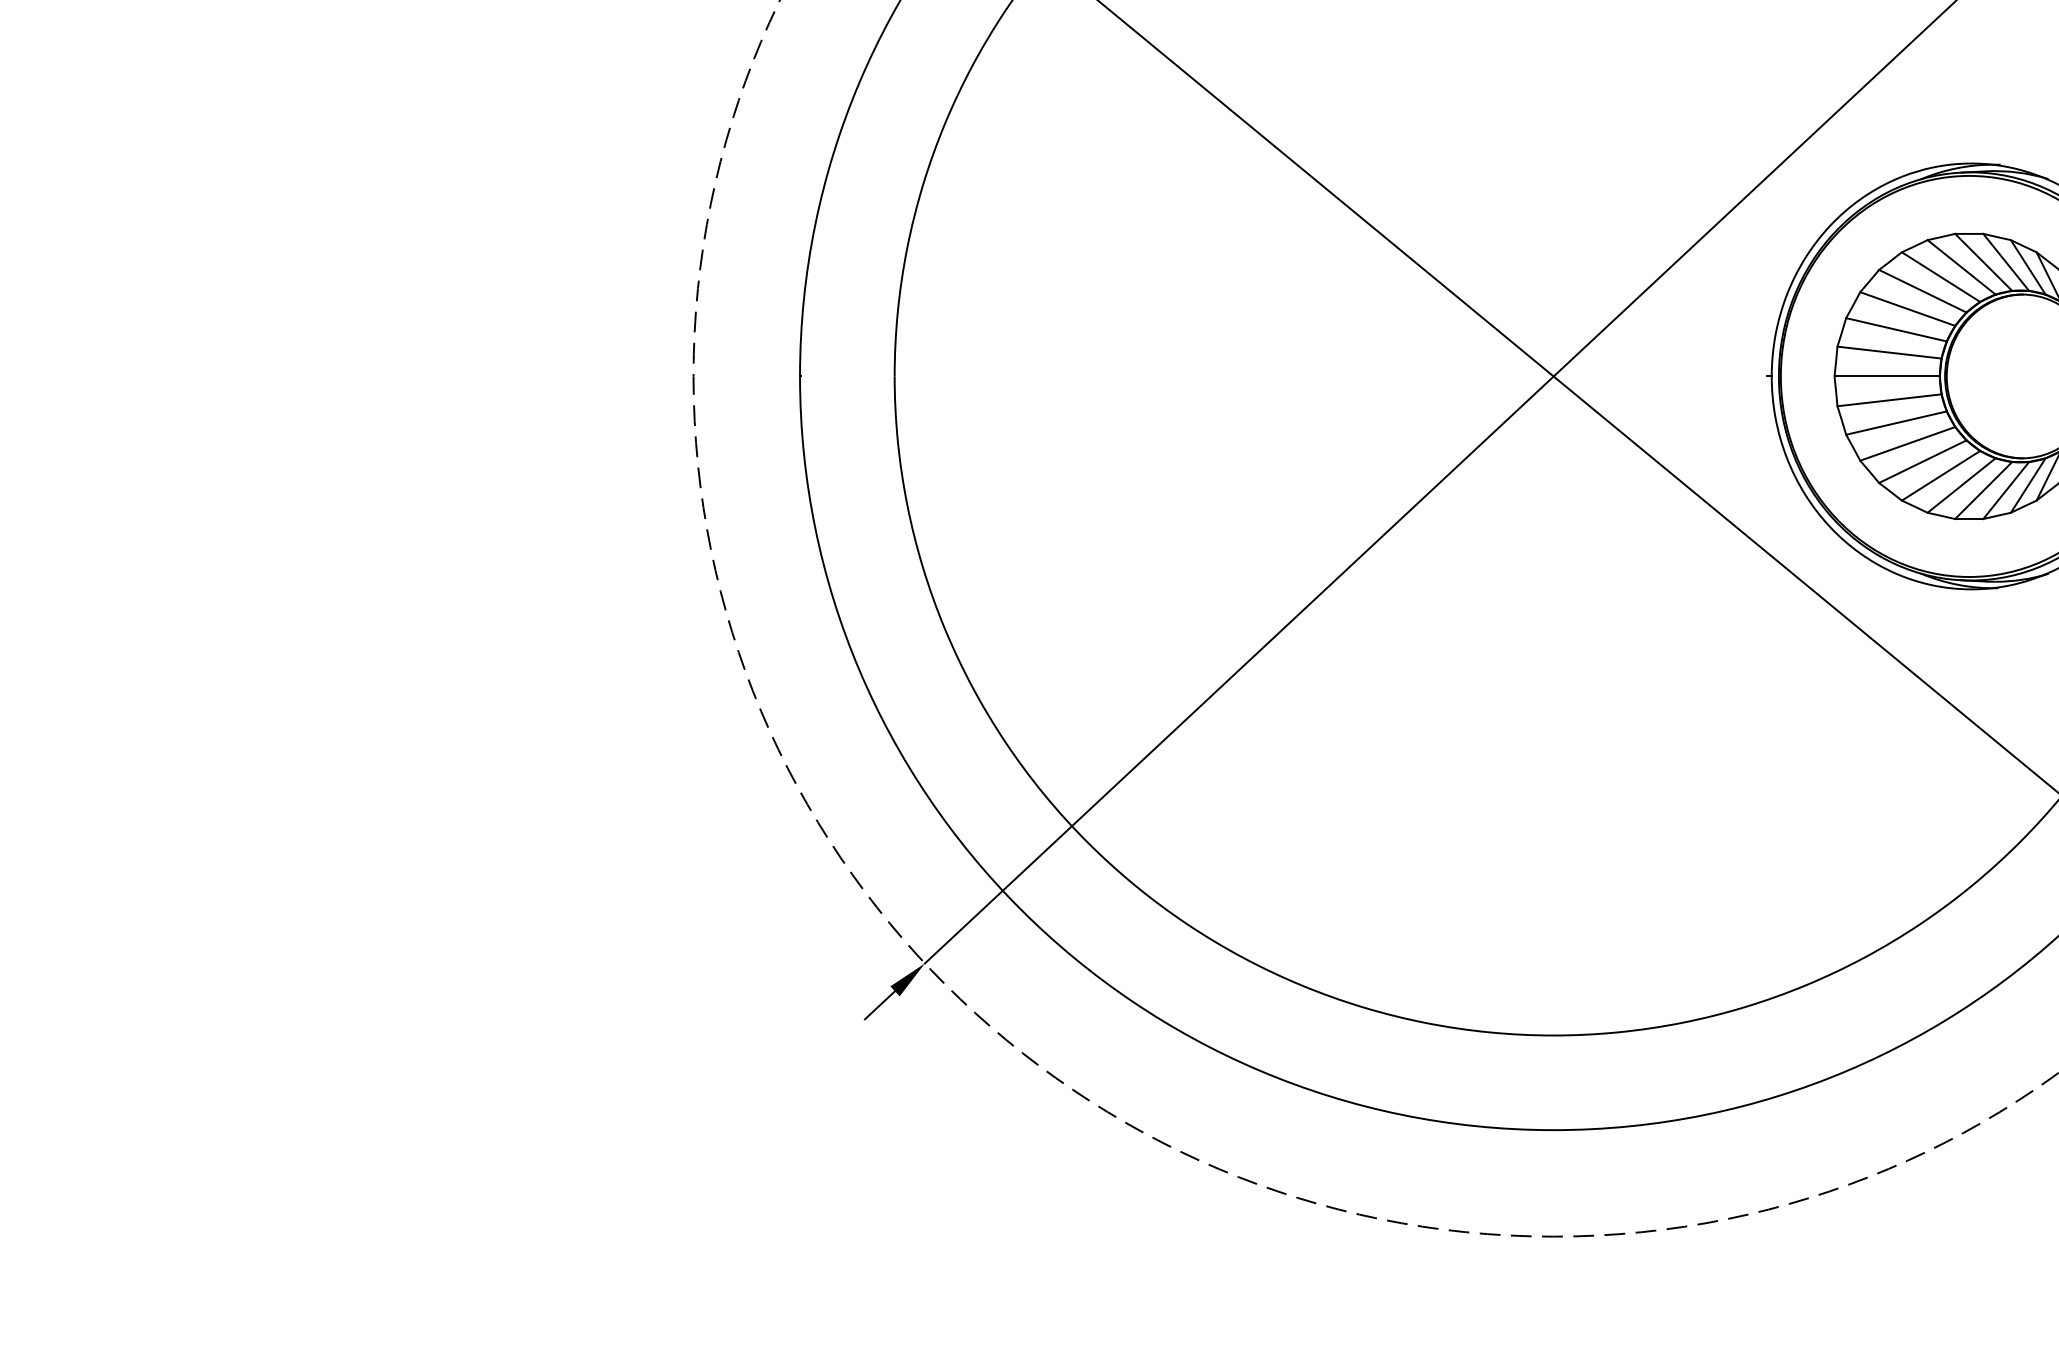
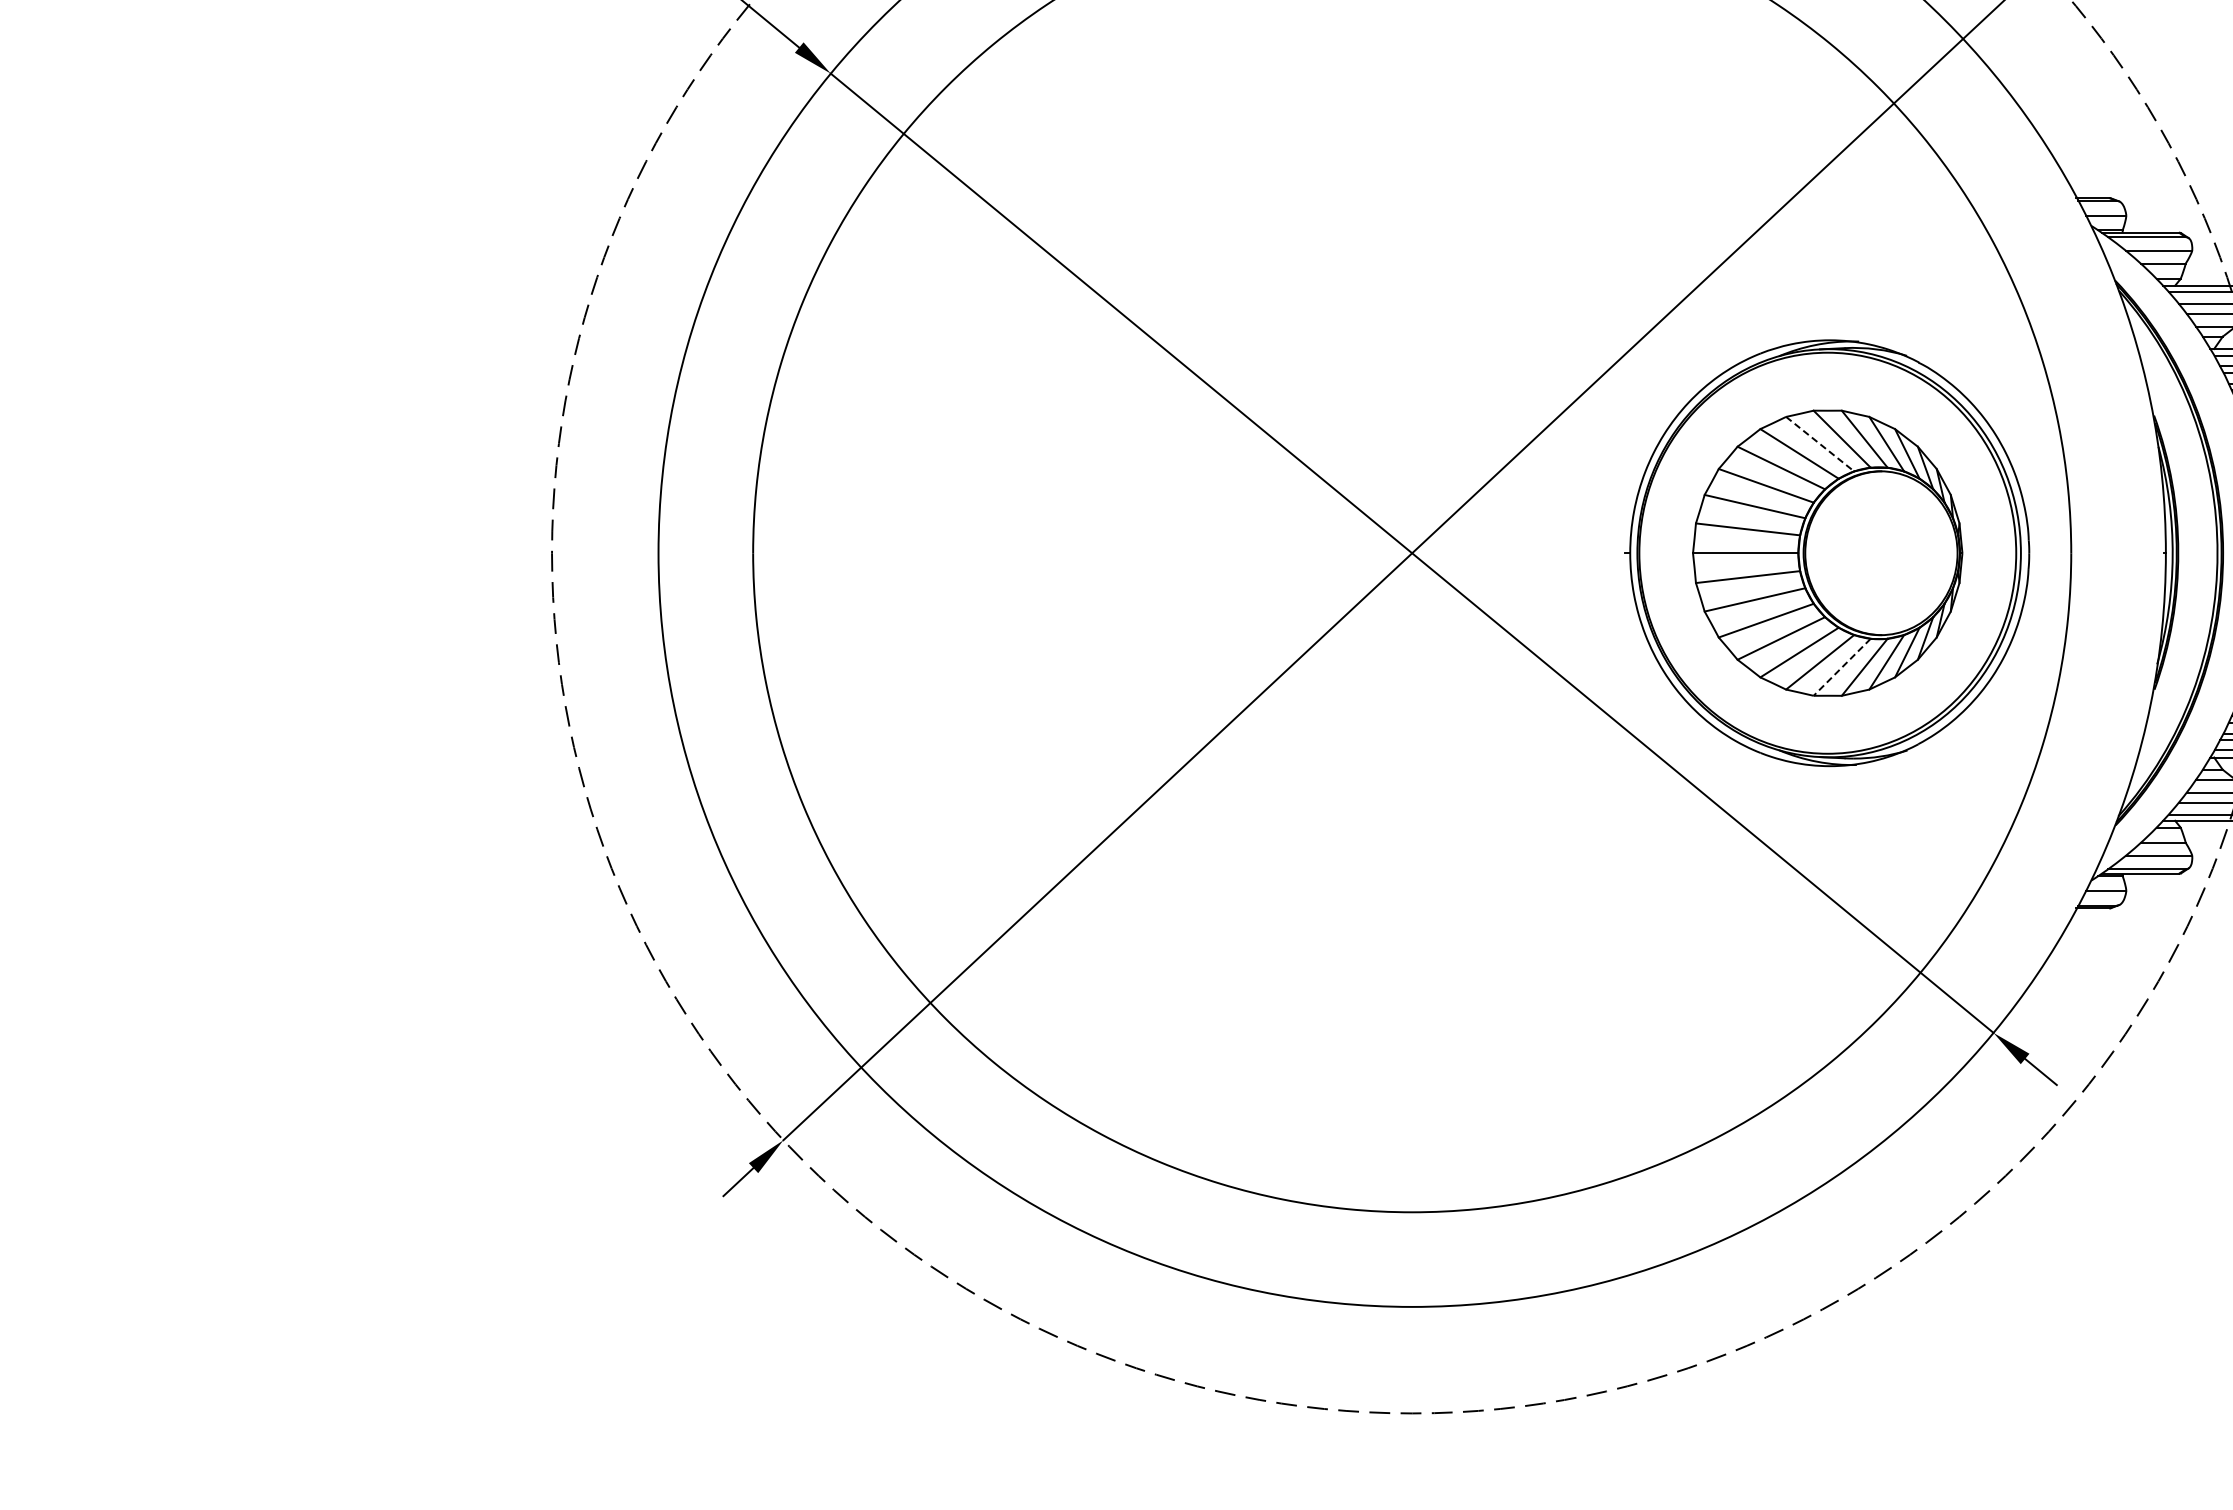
line: (1962, 267) -> (1820, 444), solid -> dashed
line: (1983, 490) -> (1841, 667), solid -> dashed

